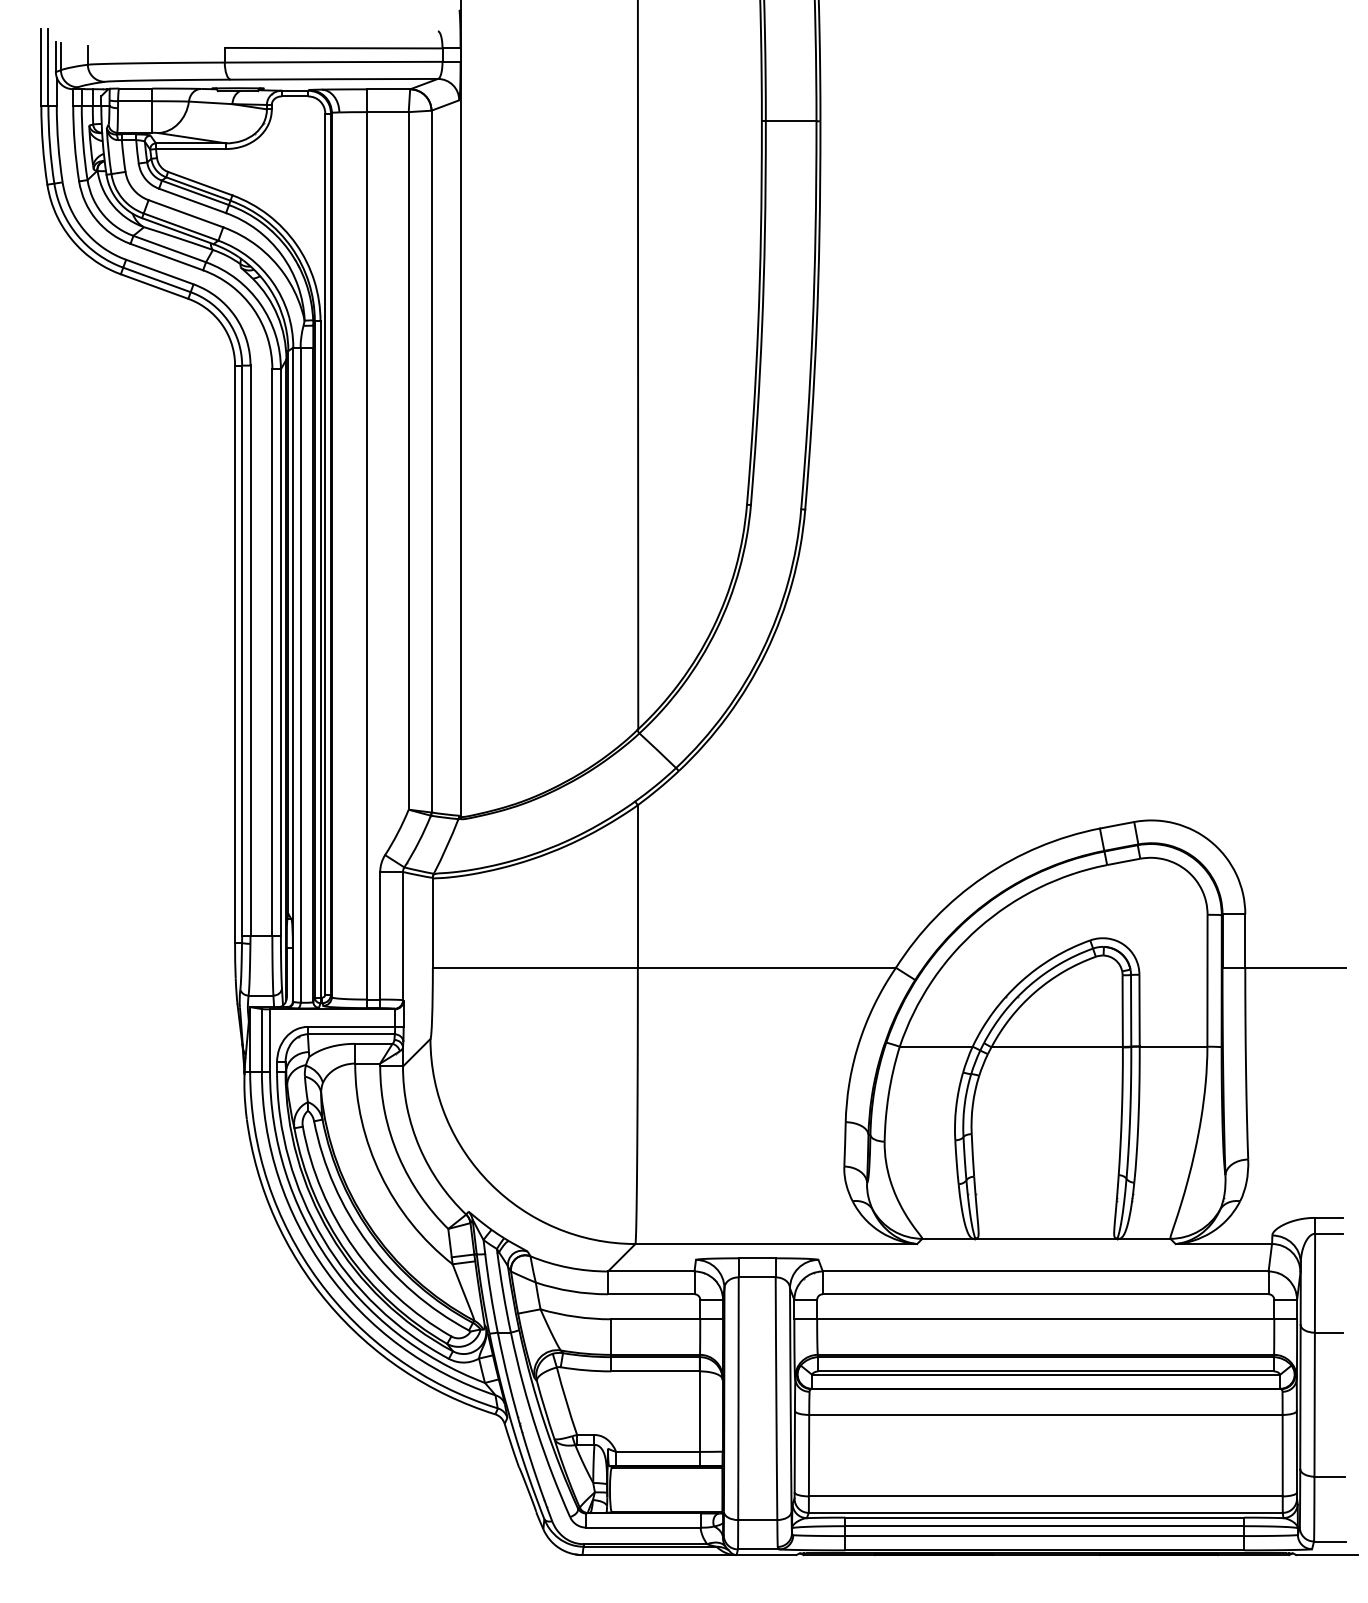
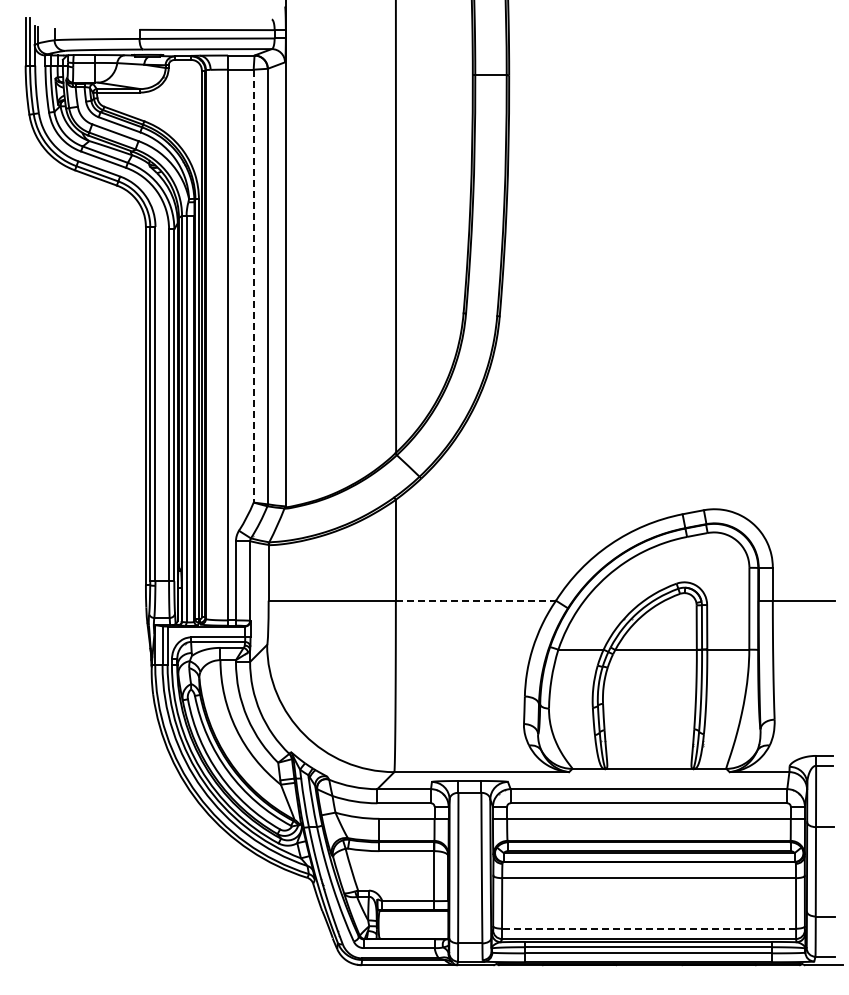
line: (408, 461) -> (253, 286), solid -> dashed
line: (767, 967) -> (476, 600), solid -> dashed
line: (1044, 1496) -> (648, 928), solid -> dashed

